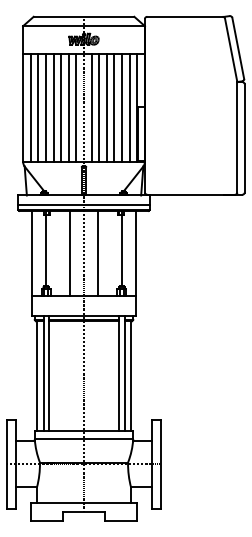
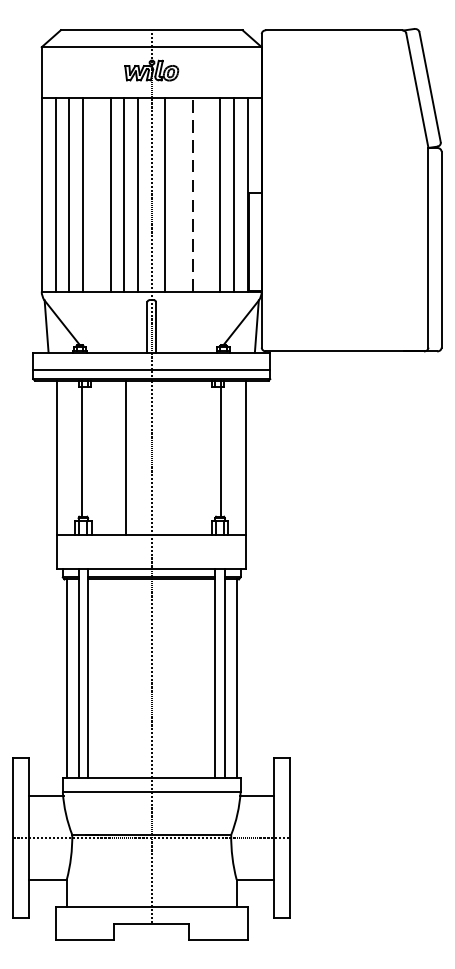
line: (53, 107) -> (96, 193), removed
line: (99, 107) -> (179, 193), removed
line: (114, 107) -> (206, 193), removed
line: (106, 108) -> (192, 195), solid -> dashed
line: (98, 253) -> (177, 457), removed

